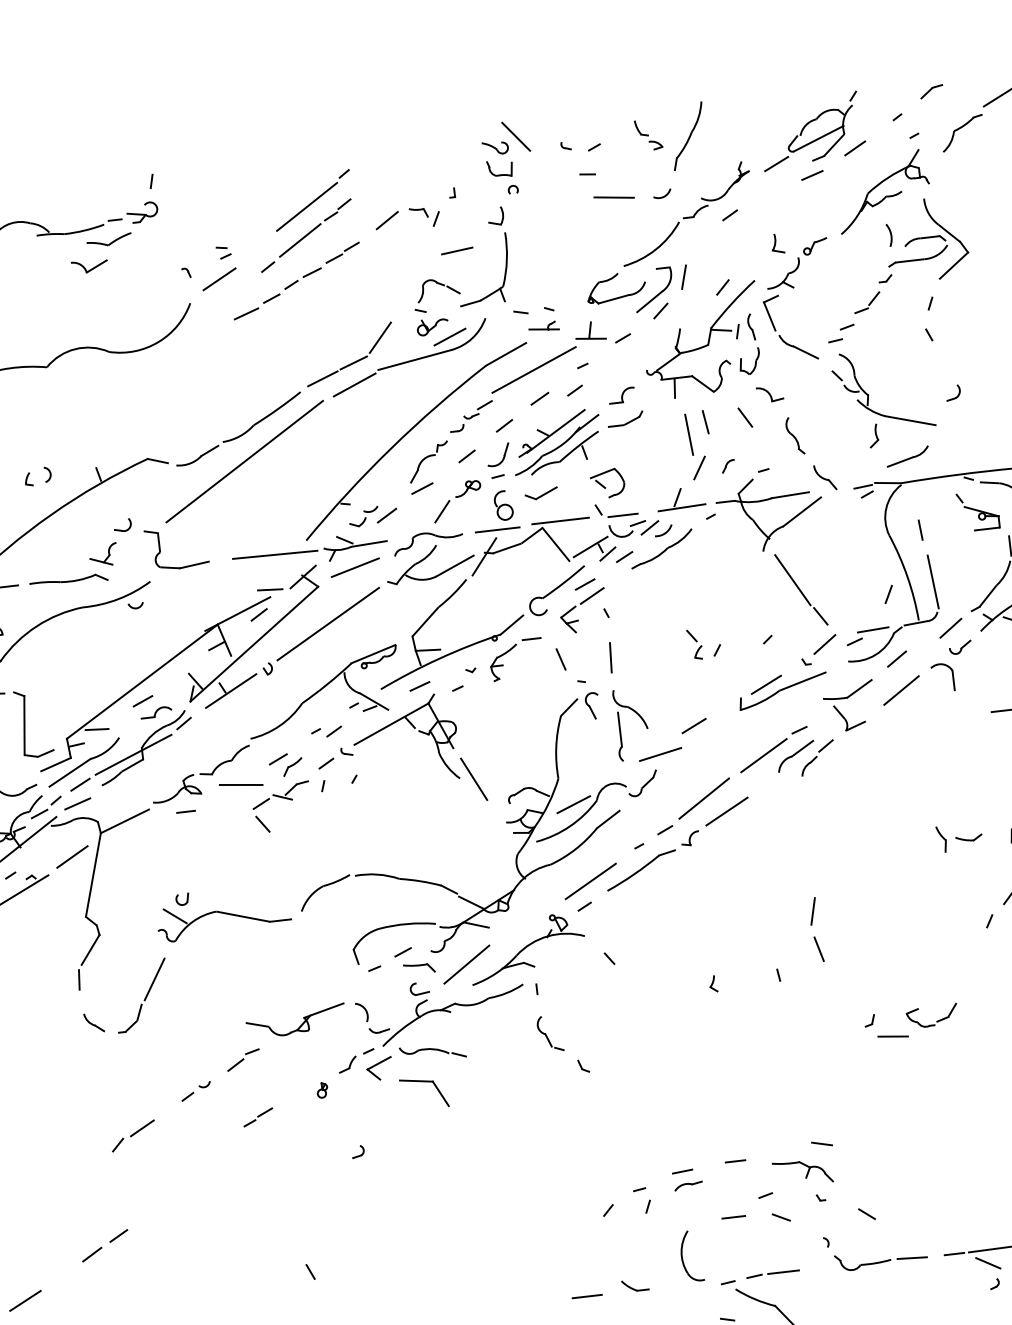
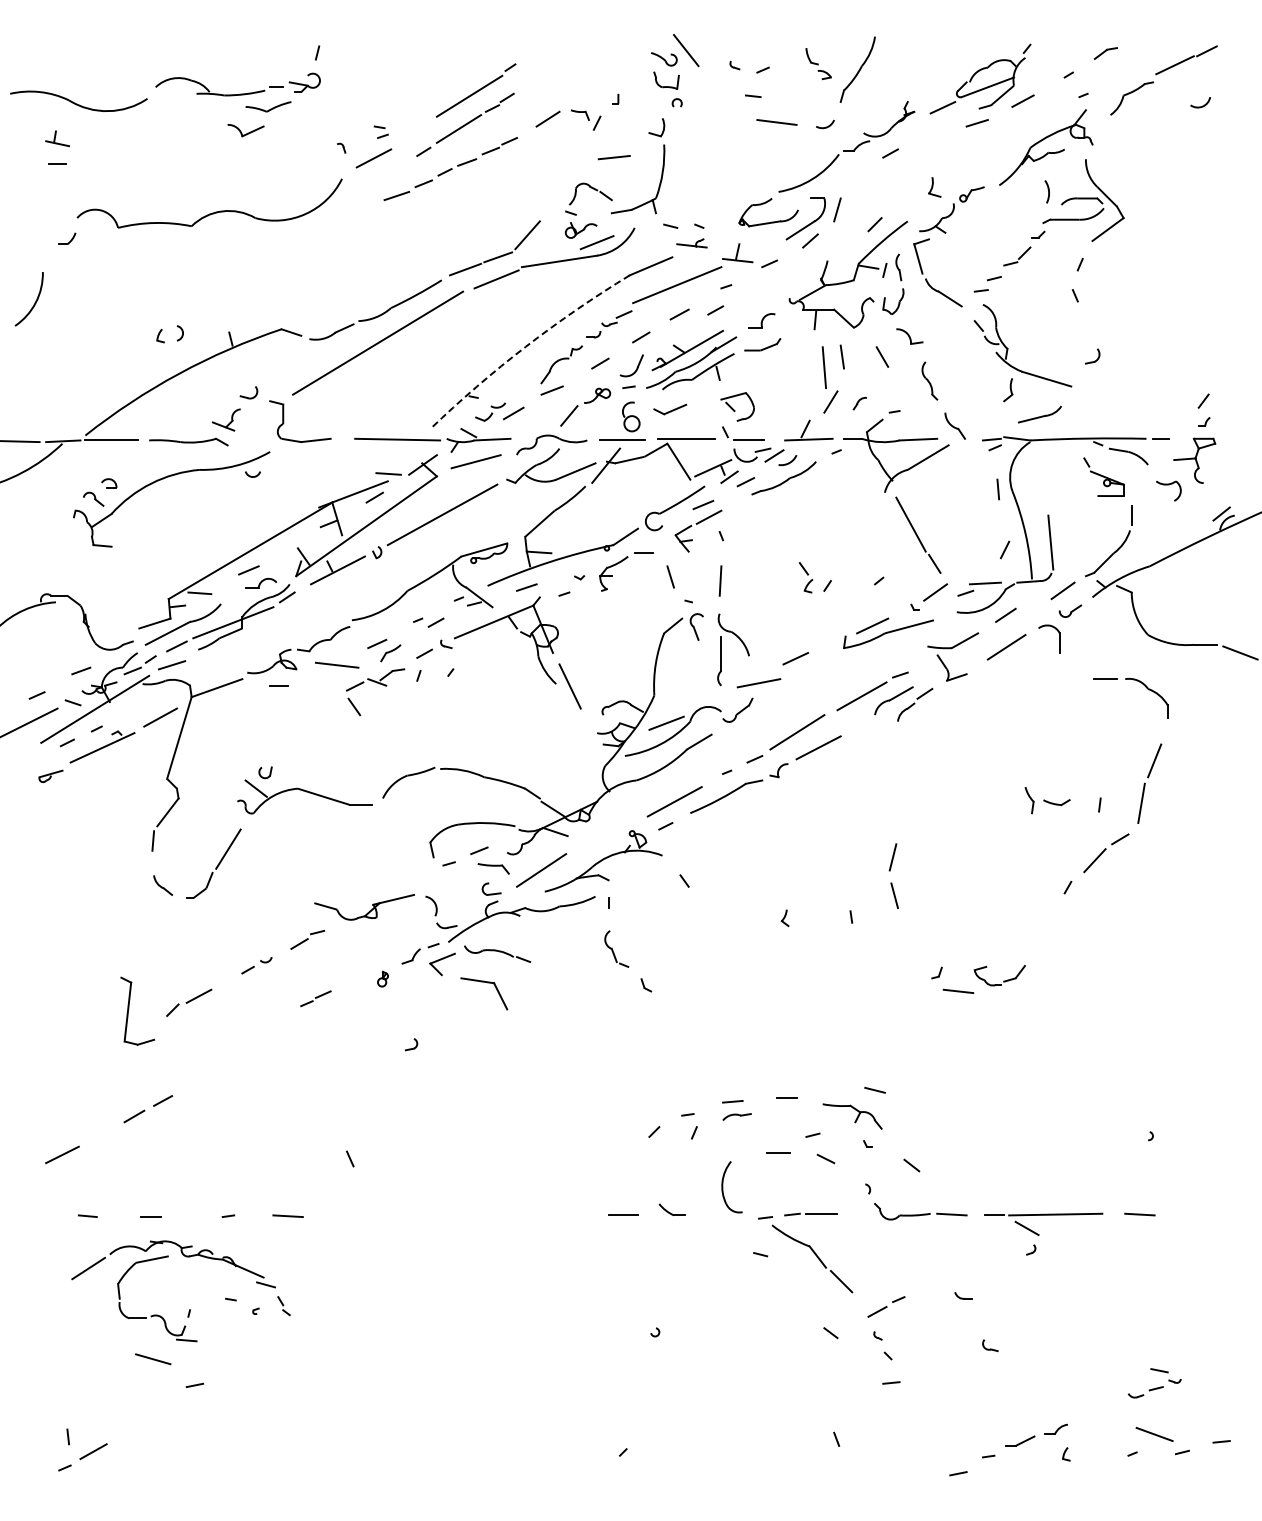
arc: (391, 448) -> (525, 346), solid -> dashed
line: (919, 530) -> (997, 489), moved
part: (25, 722) -> (129, 1009), moved

